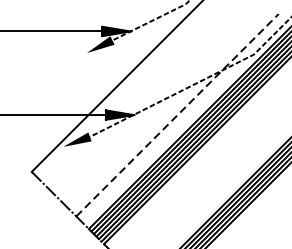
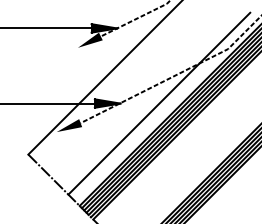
line: (177, 115) -> (159, 103), dashed -> solid

